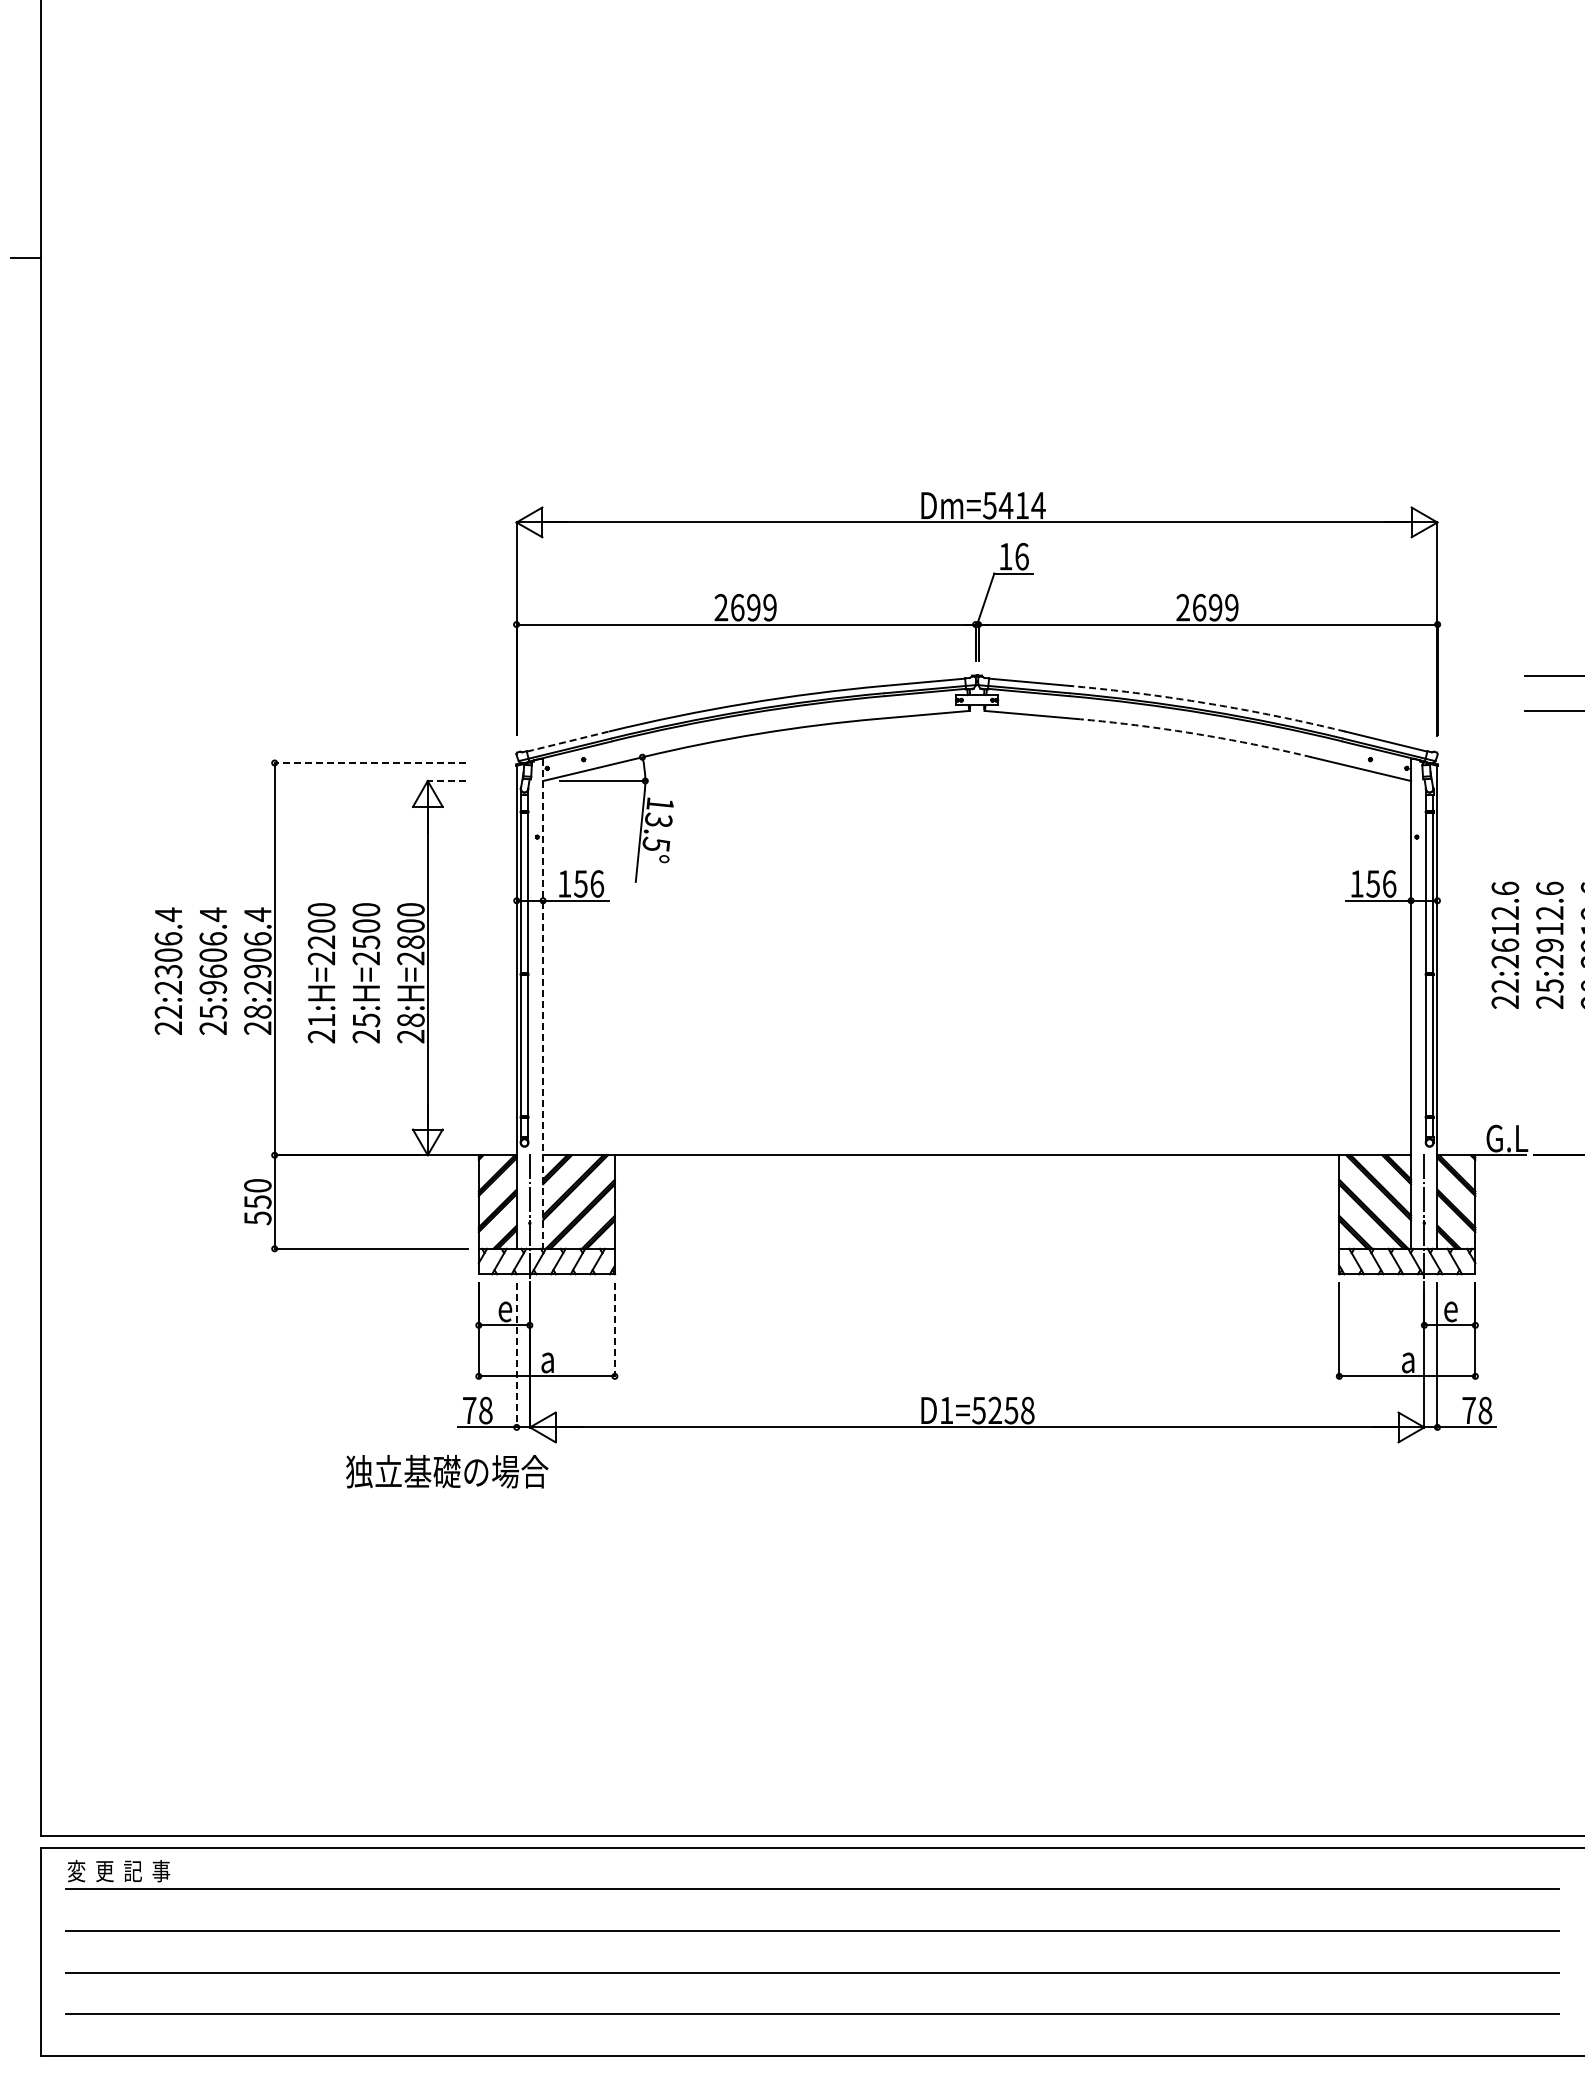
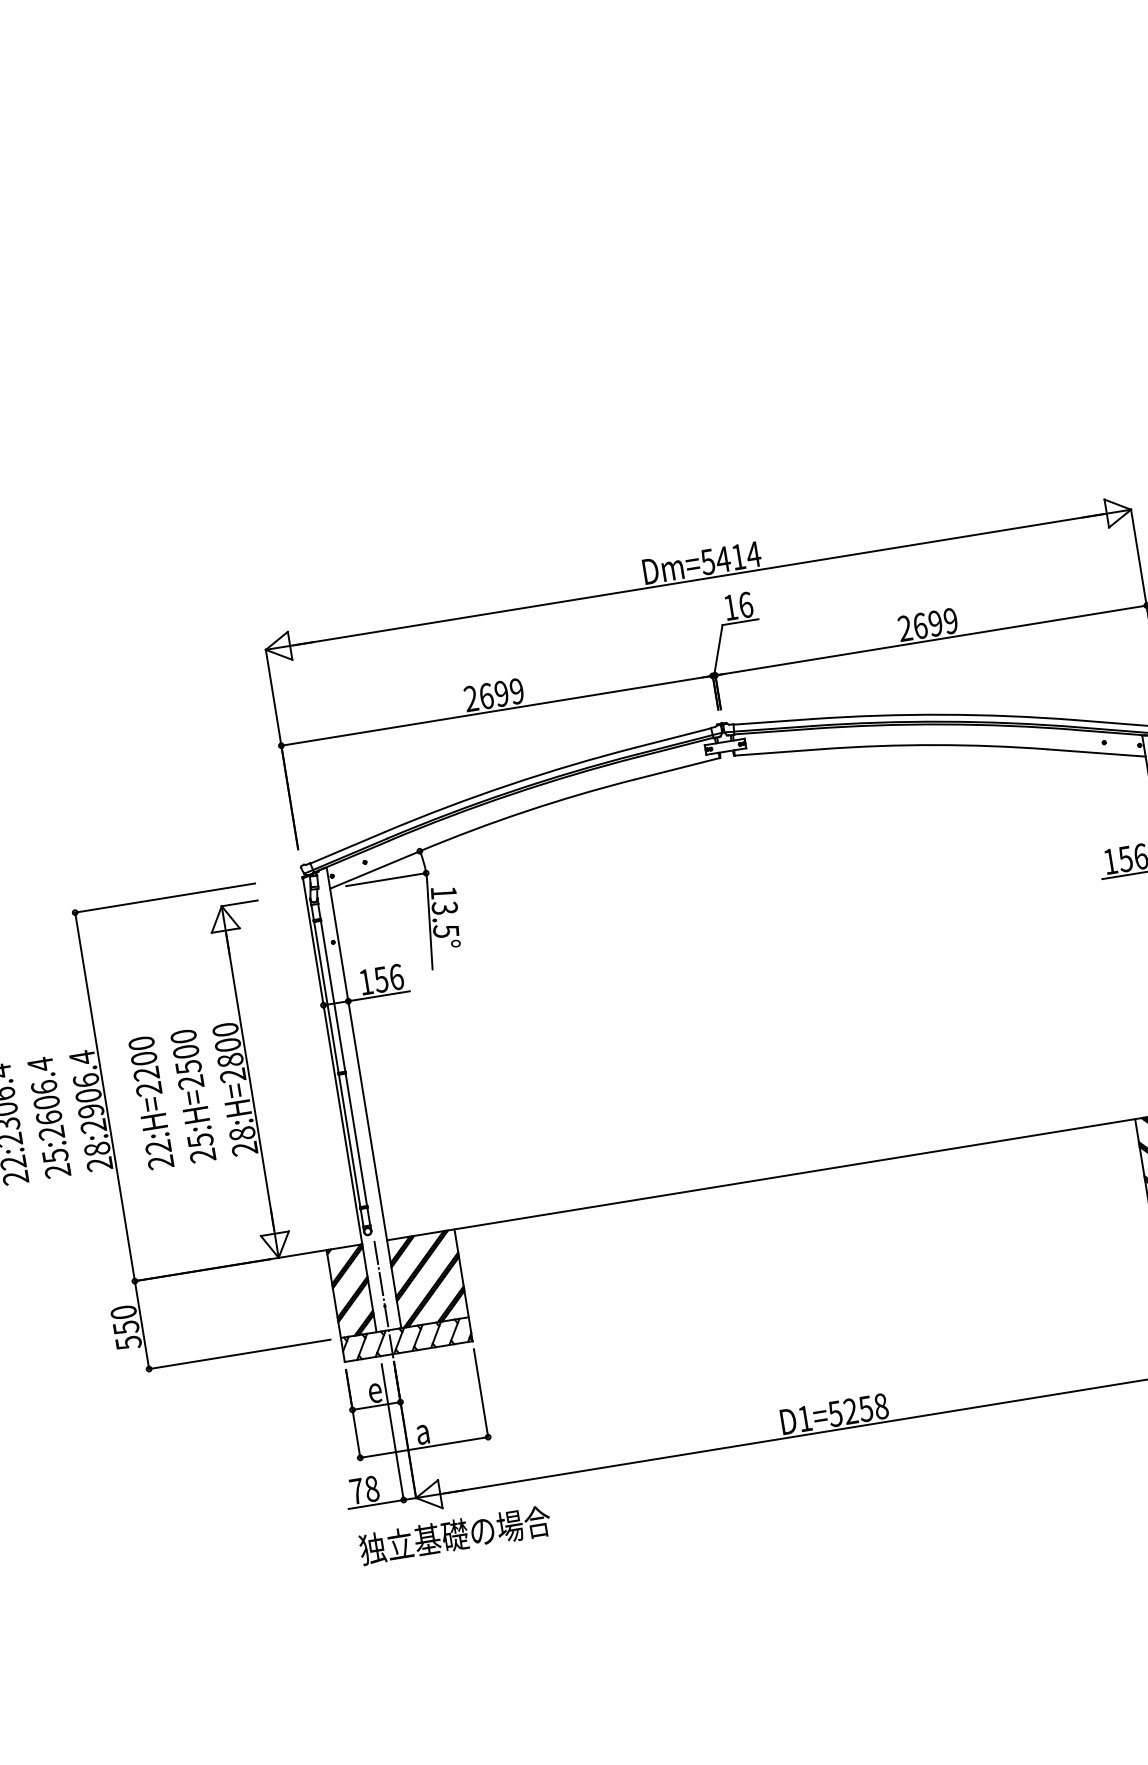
arc: (1208, 703) -> (943, 714), dashed -> solid
arc: (1194, 733) -> (934, 744), dashed -> solid
line: (568, 741) -> (347, 847), dashed -> solid
line: (370, 763) -> (165, 898), dashed -> solid
line: (446, 781) -> (239, 903), dashed -> solid
text: (213, 987) -> (51, 1132), 25:9606.4 -> 25:2606.4
line: (543, 1003) -> (364, 1097), dashed -> solid
text: (320, 1020) -> (157, 1147), 21:H=2200 -> 22:H=2200
line: (614, 1329) -> (480, 1393), dashed -> solid
line: (516, 1355) -> (392, 1432), dashed -> solid
text: (447, 1471) -> (455, 1535), moved

